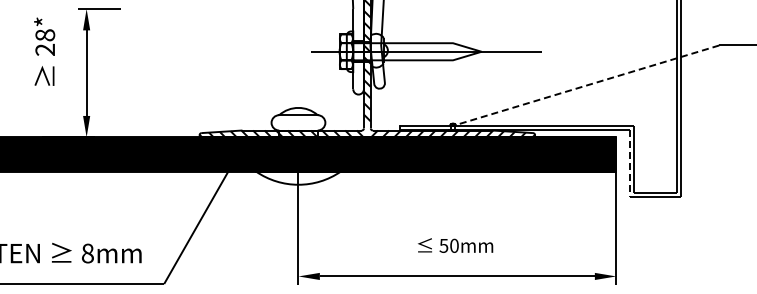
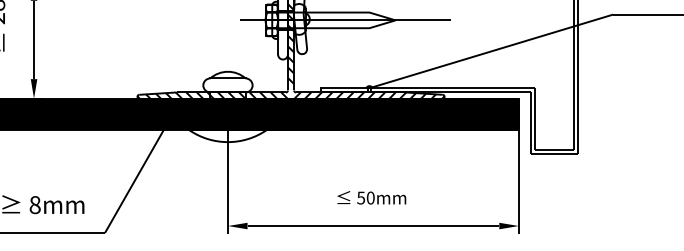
line: (585, 85) -> (490, 51), dashed -> solid
line: (629, 163) -> (530, 122), dashed -> solid

